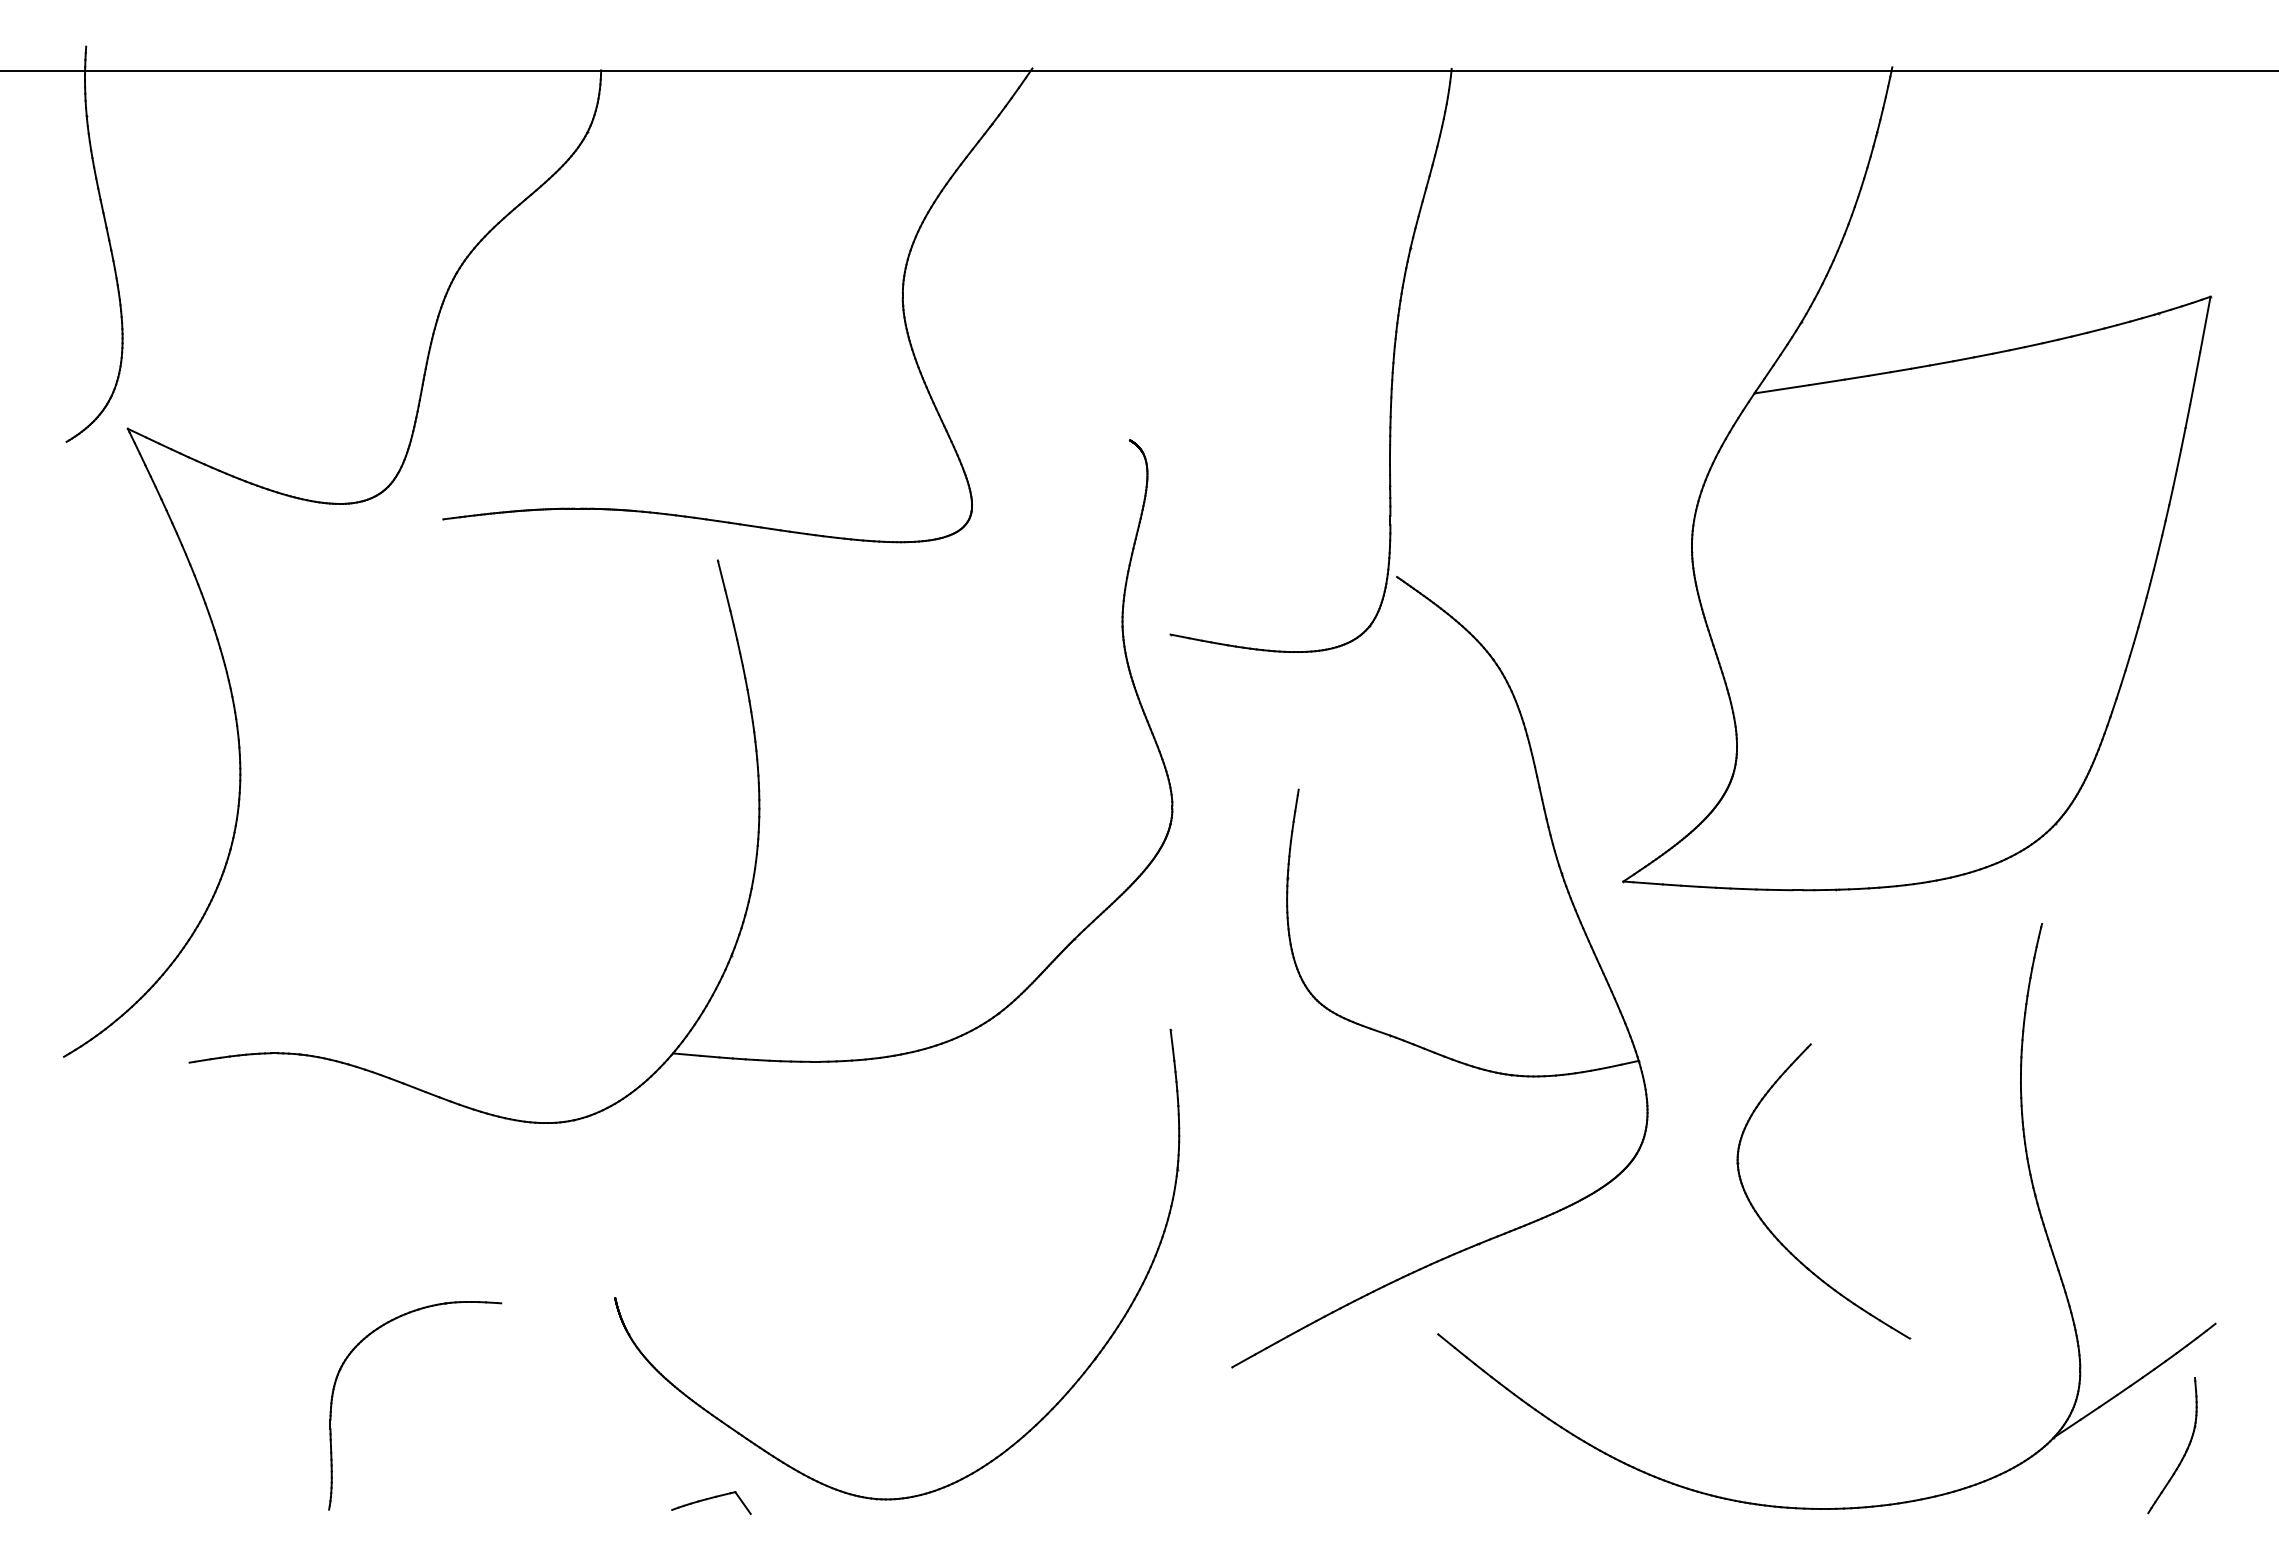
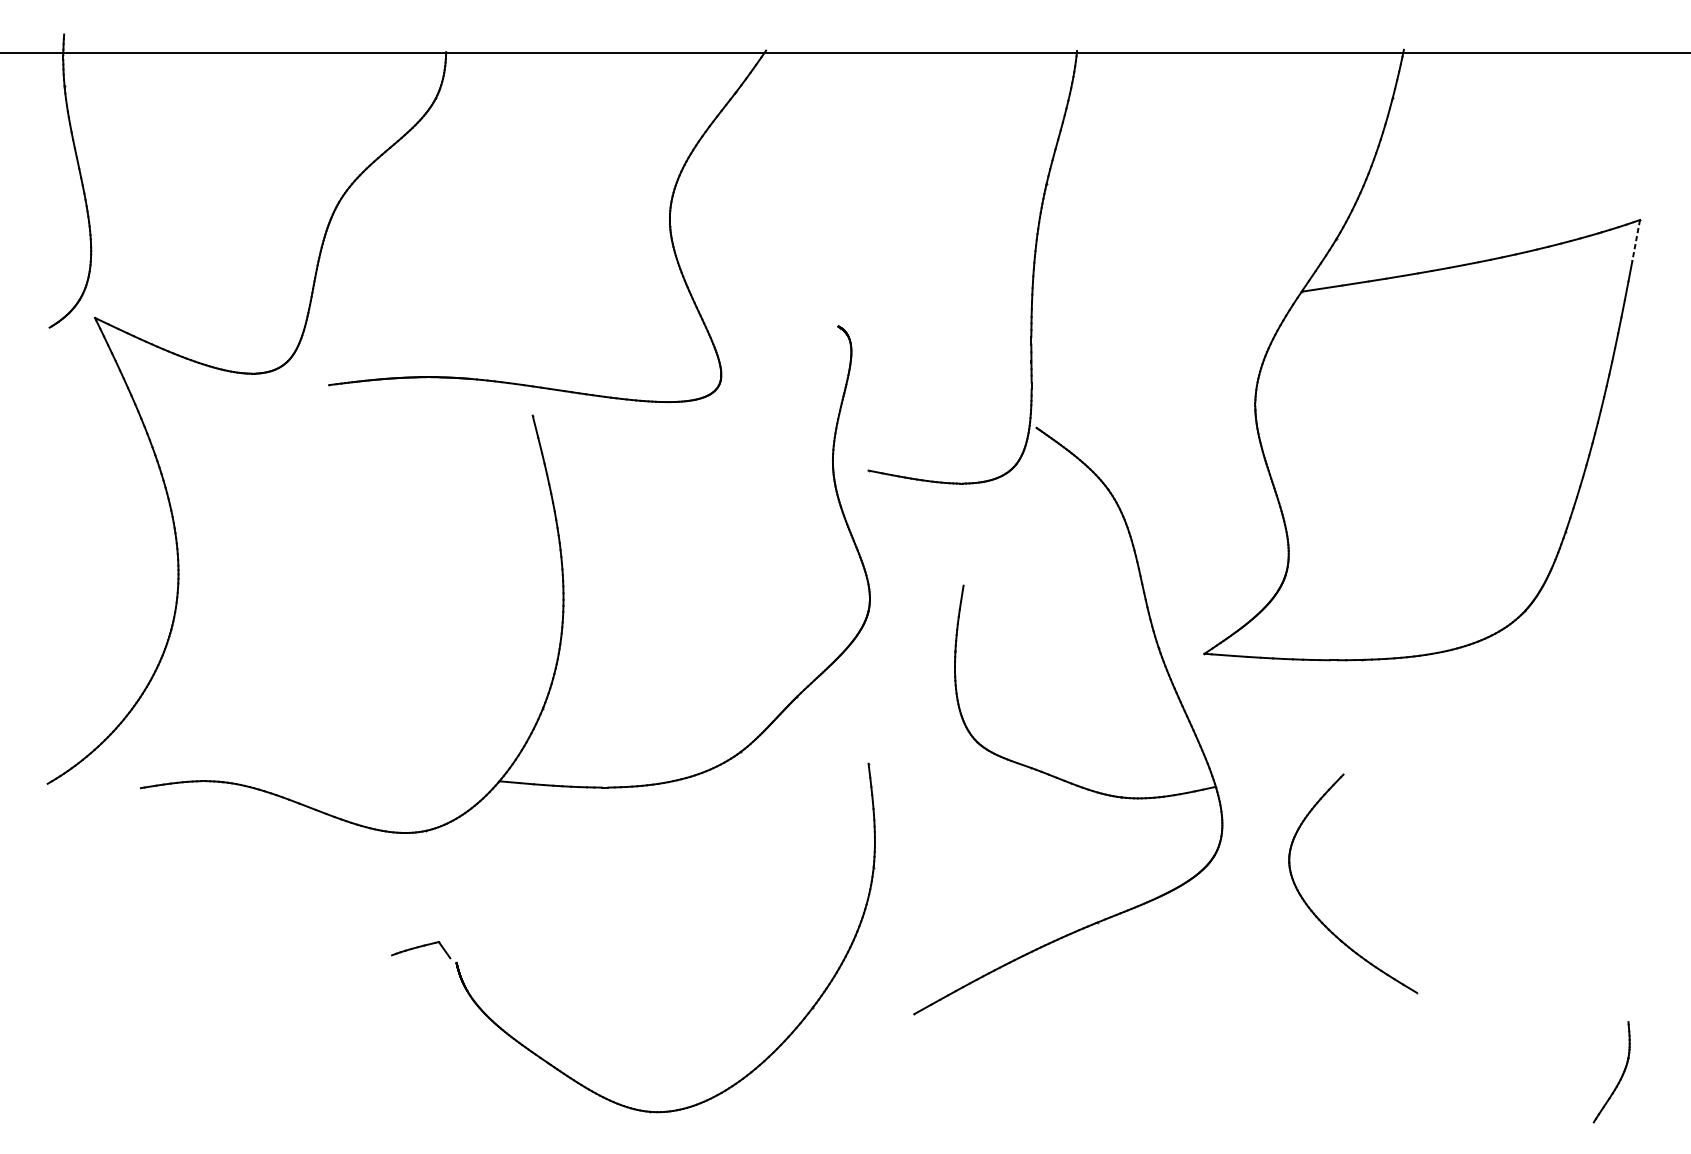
line: (2205, 325) -> (1636, 241), solid -> dashed
part: (2028, 1171) -> (1504, 868), removed
part: (349, 1356) -> (259, 1006), removed
part: (711, 1502) -> (421, 949), moved

